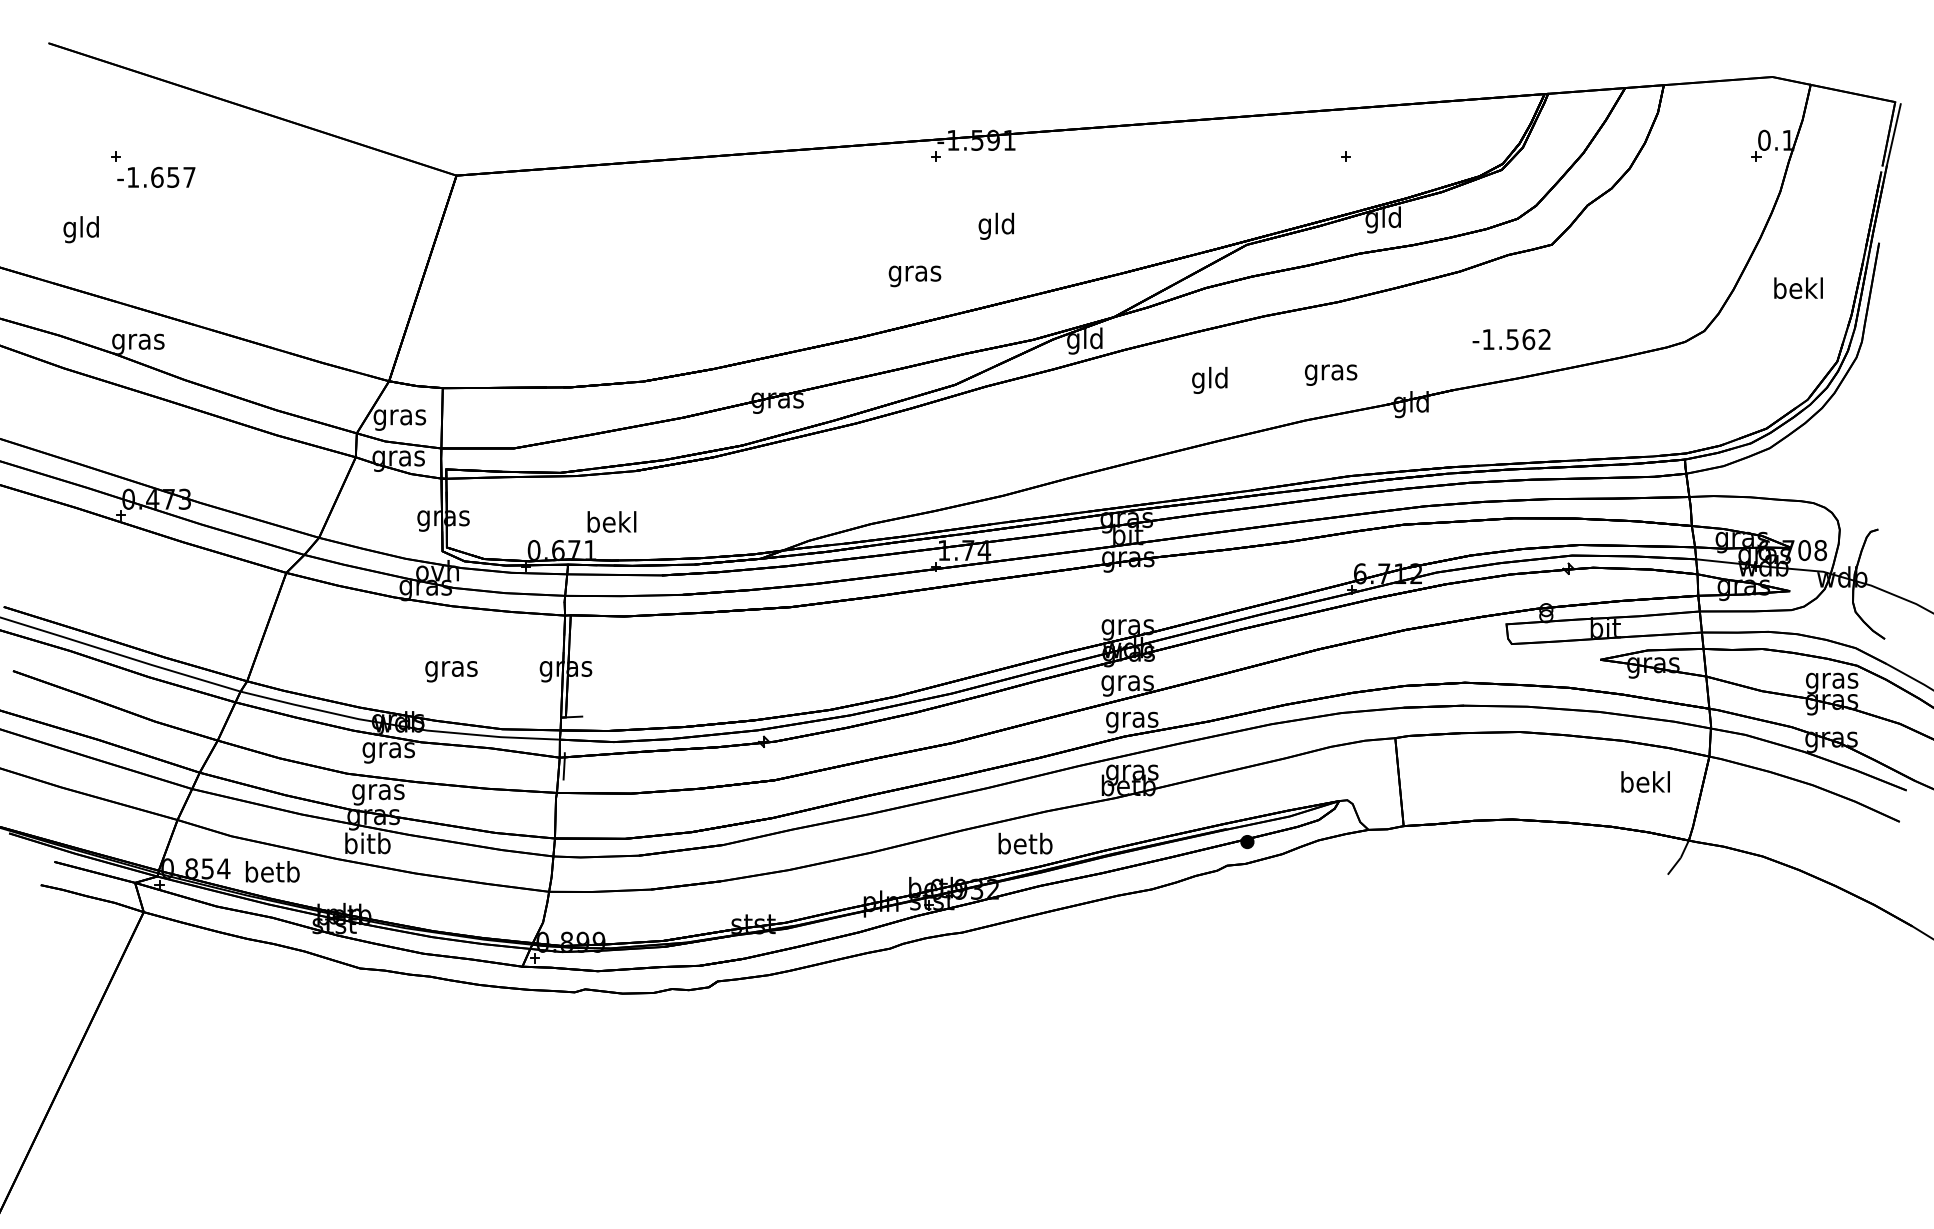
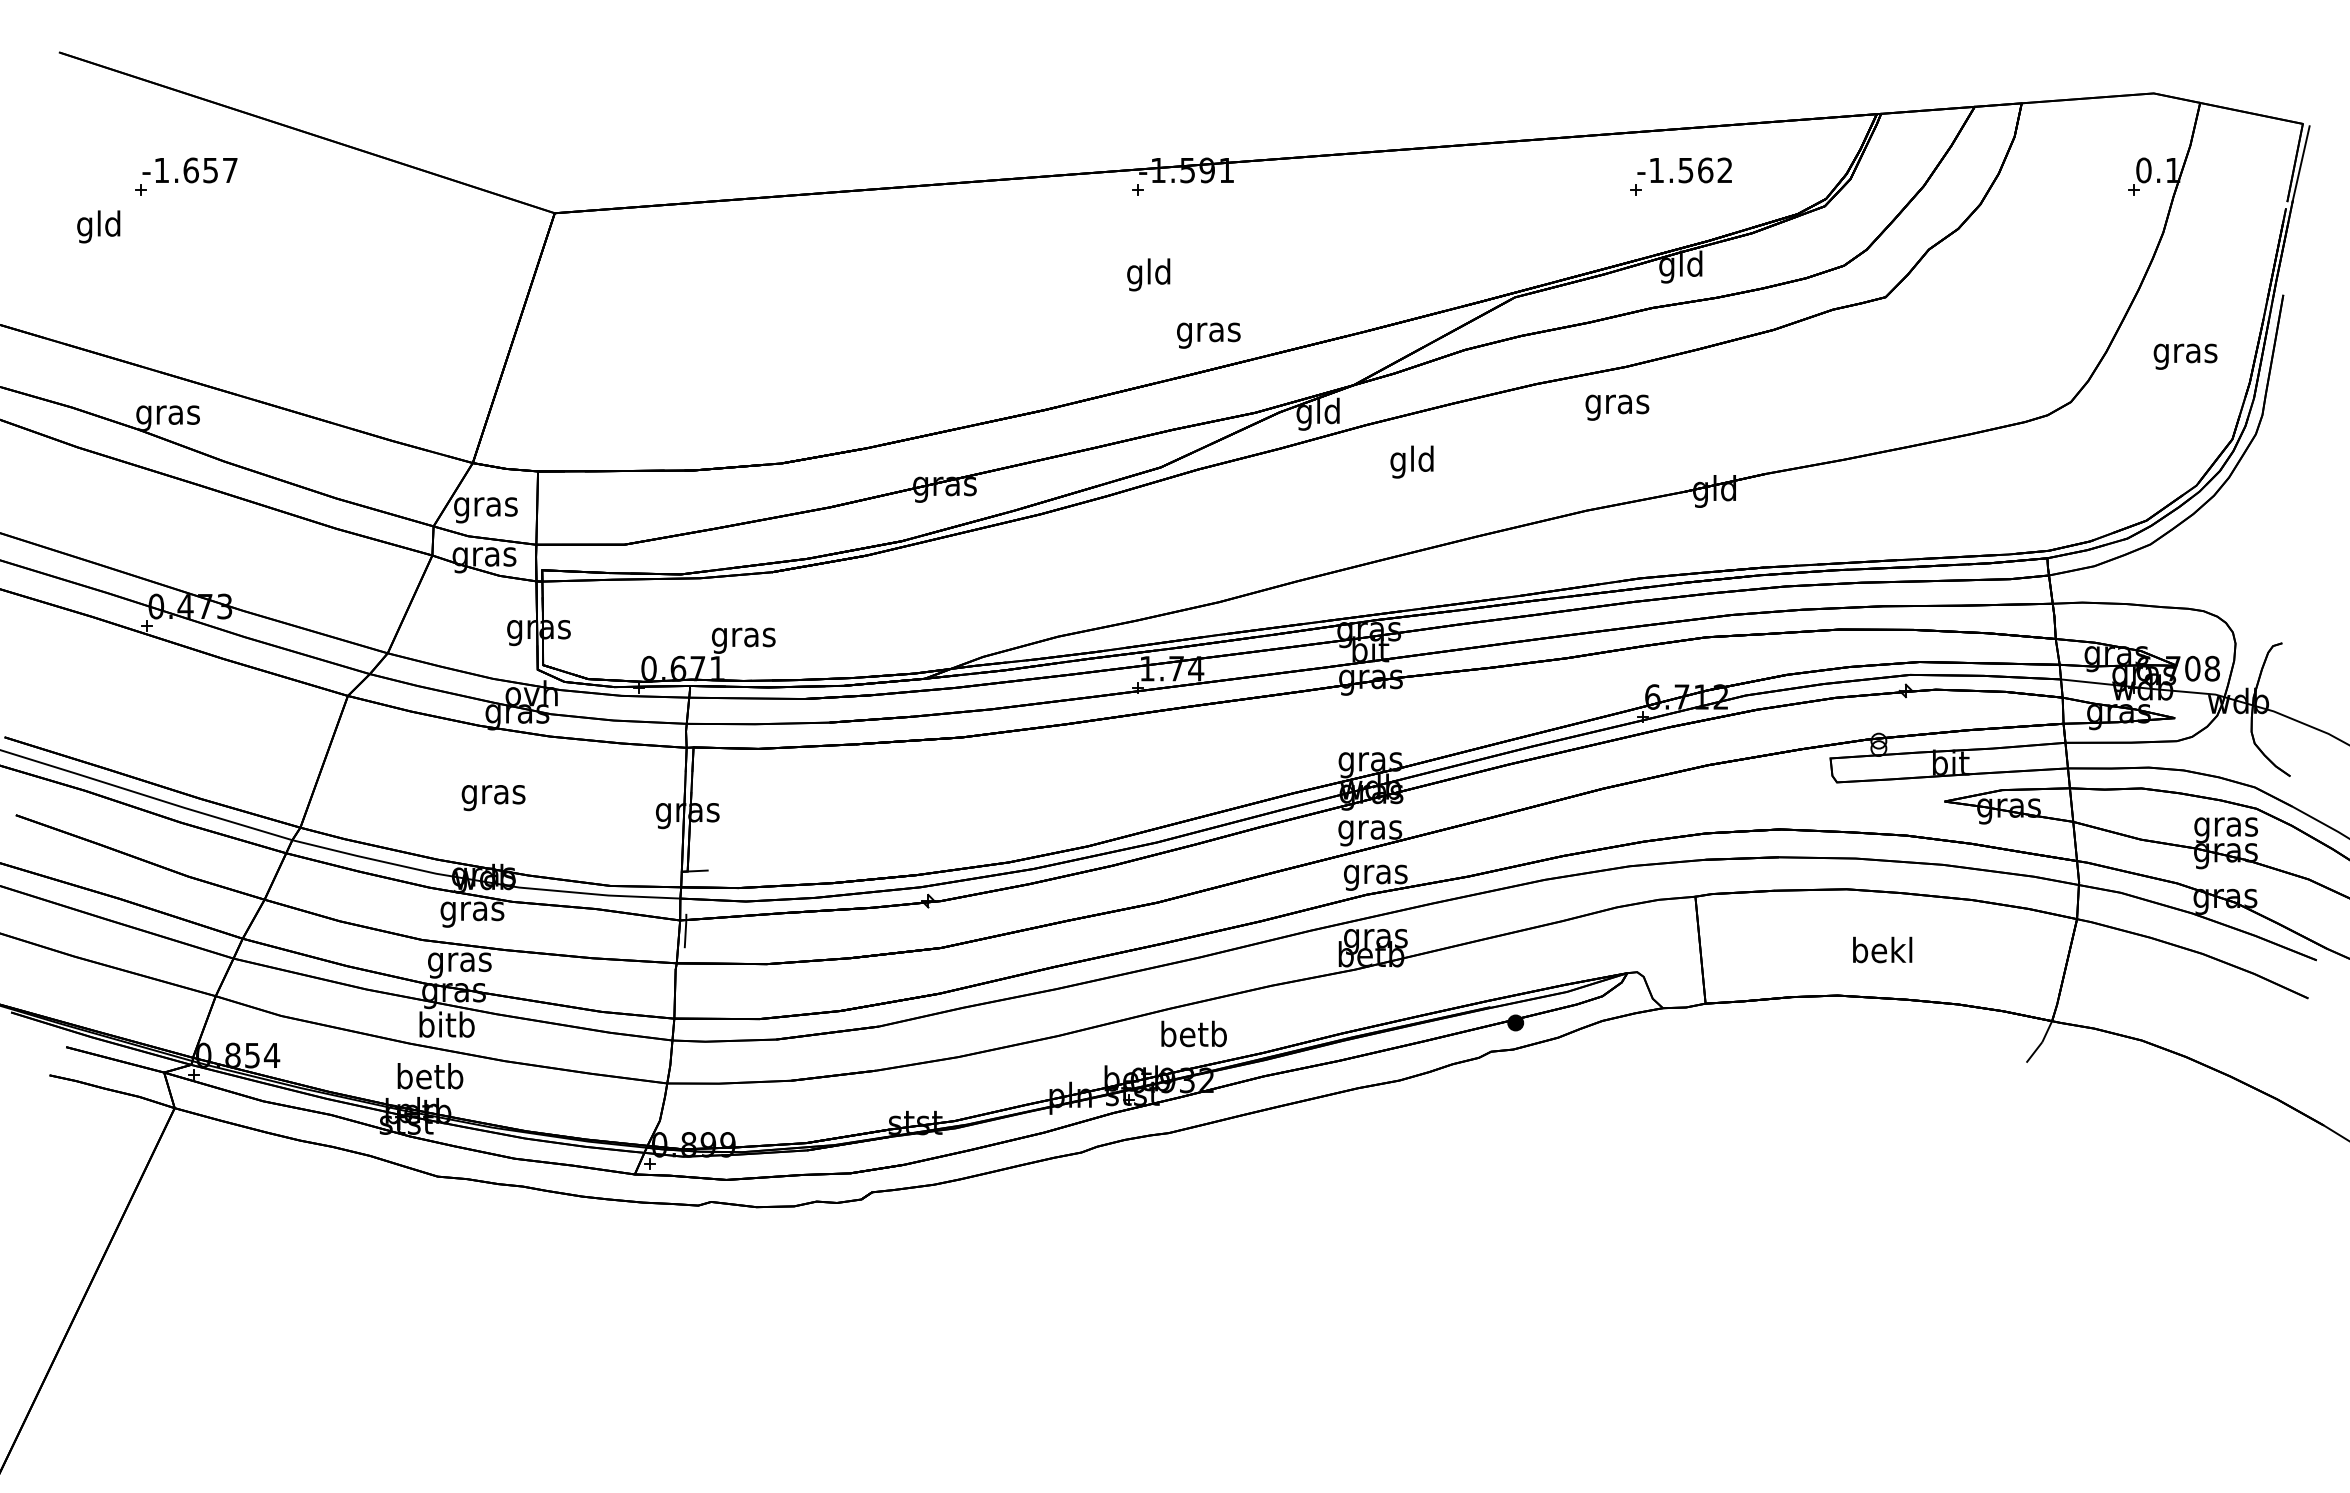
text: (155, 177) -> (189, 170), moved
text: (996, 226) -> (1148, 274), moved
text: (81, 229) -> (98, 226), moved
text: (914, 276) -> (1208, 335), moved
text: (1798, 290) -> (2185, 352), bekl -> gras
text: (1511, 339) -> (1684, 170), moved
text: (1331, 375) -> (1617, 407), moved
text: (1209, 379) -> (1411, 461), moved
text: (611, 523) -> (743, 636), bekl -> gras
text: (451, 672) -> (493, 798), moved
text: (1645, 781) -> (1882, 949), moved
text: (1025, 843) -> (1193, 1033), moved
text: (272, 872) -> (430, 1076), moved

